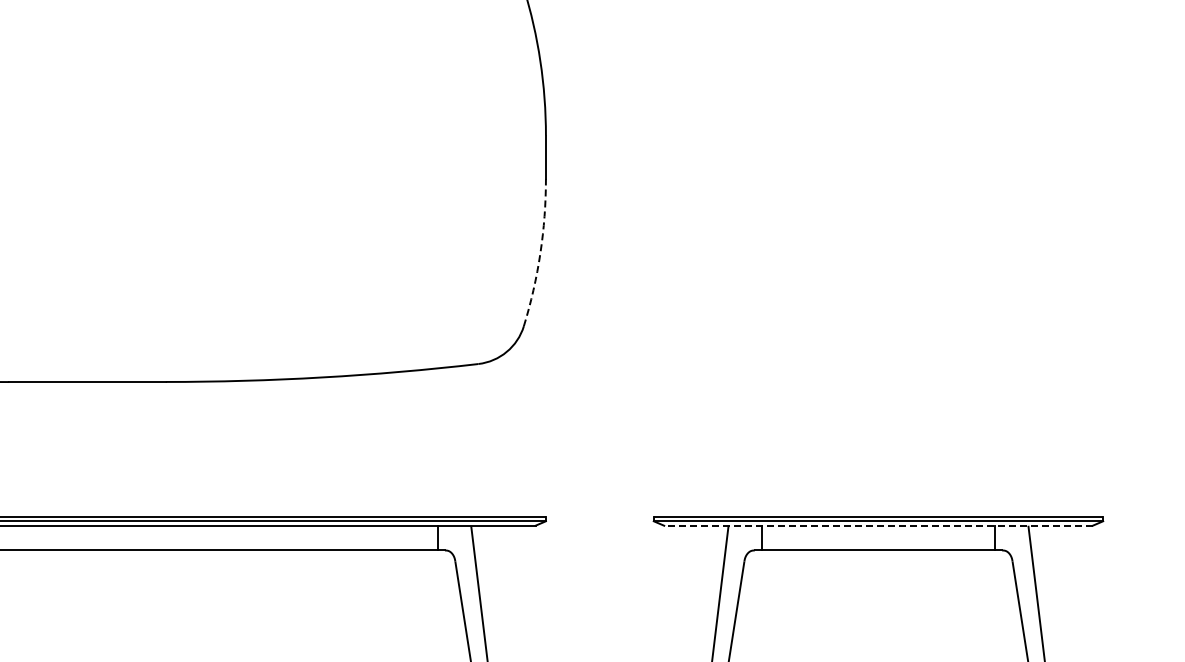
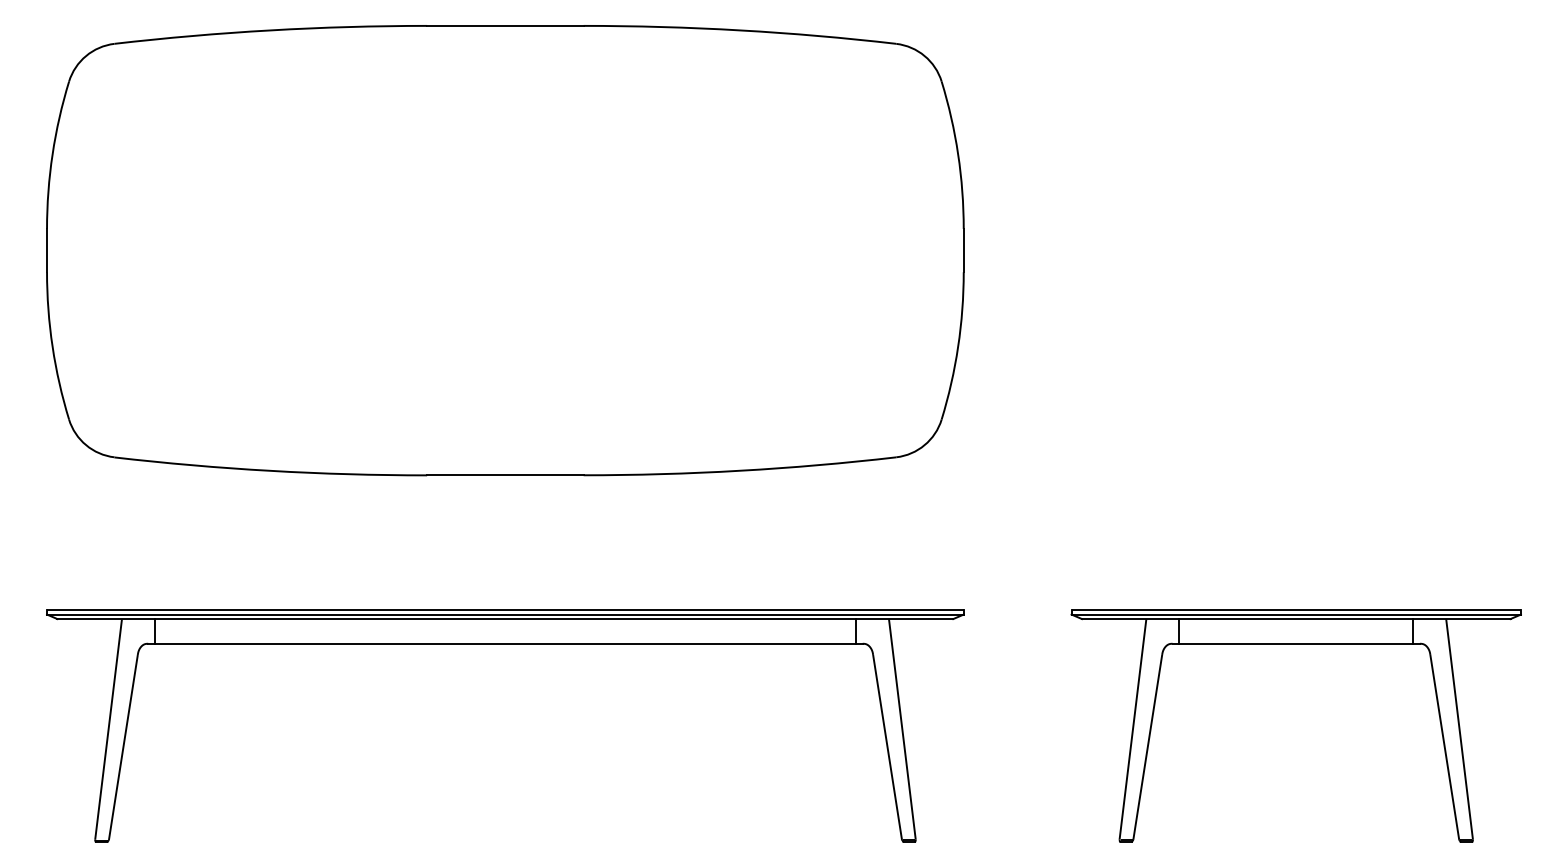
arc: (540, 253) -> (958, 346), dashed -> solid
line: (877, 526) -> (1295, 619), dashed -> solid

